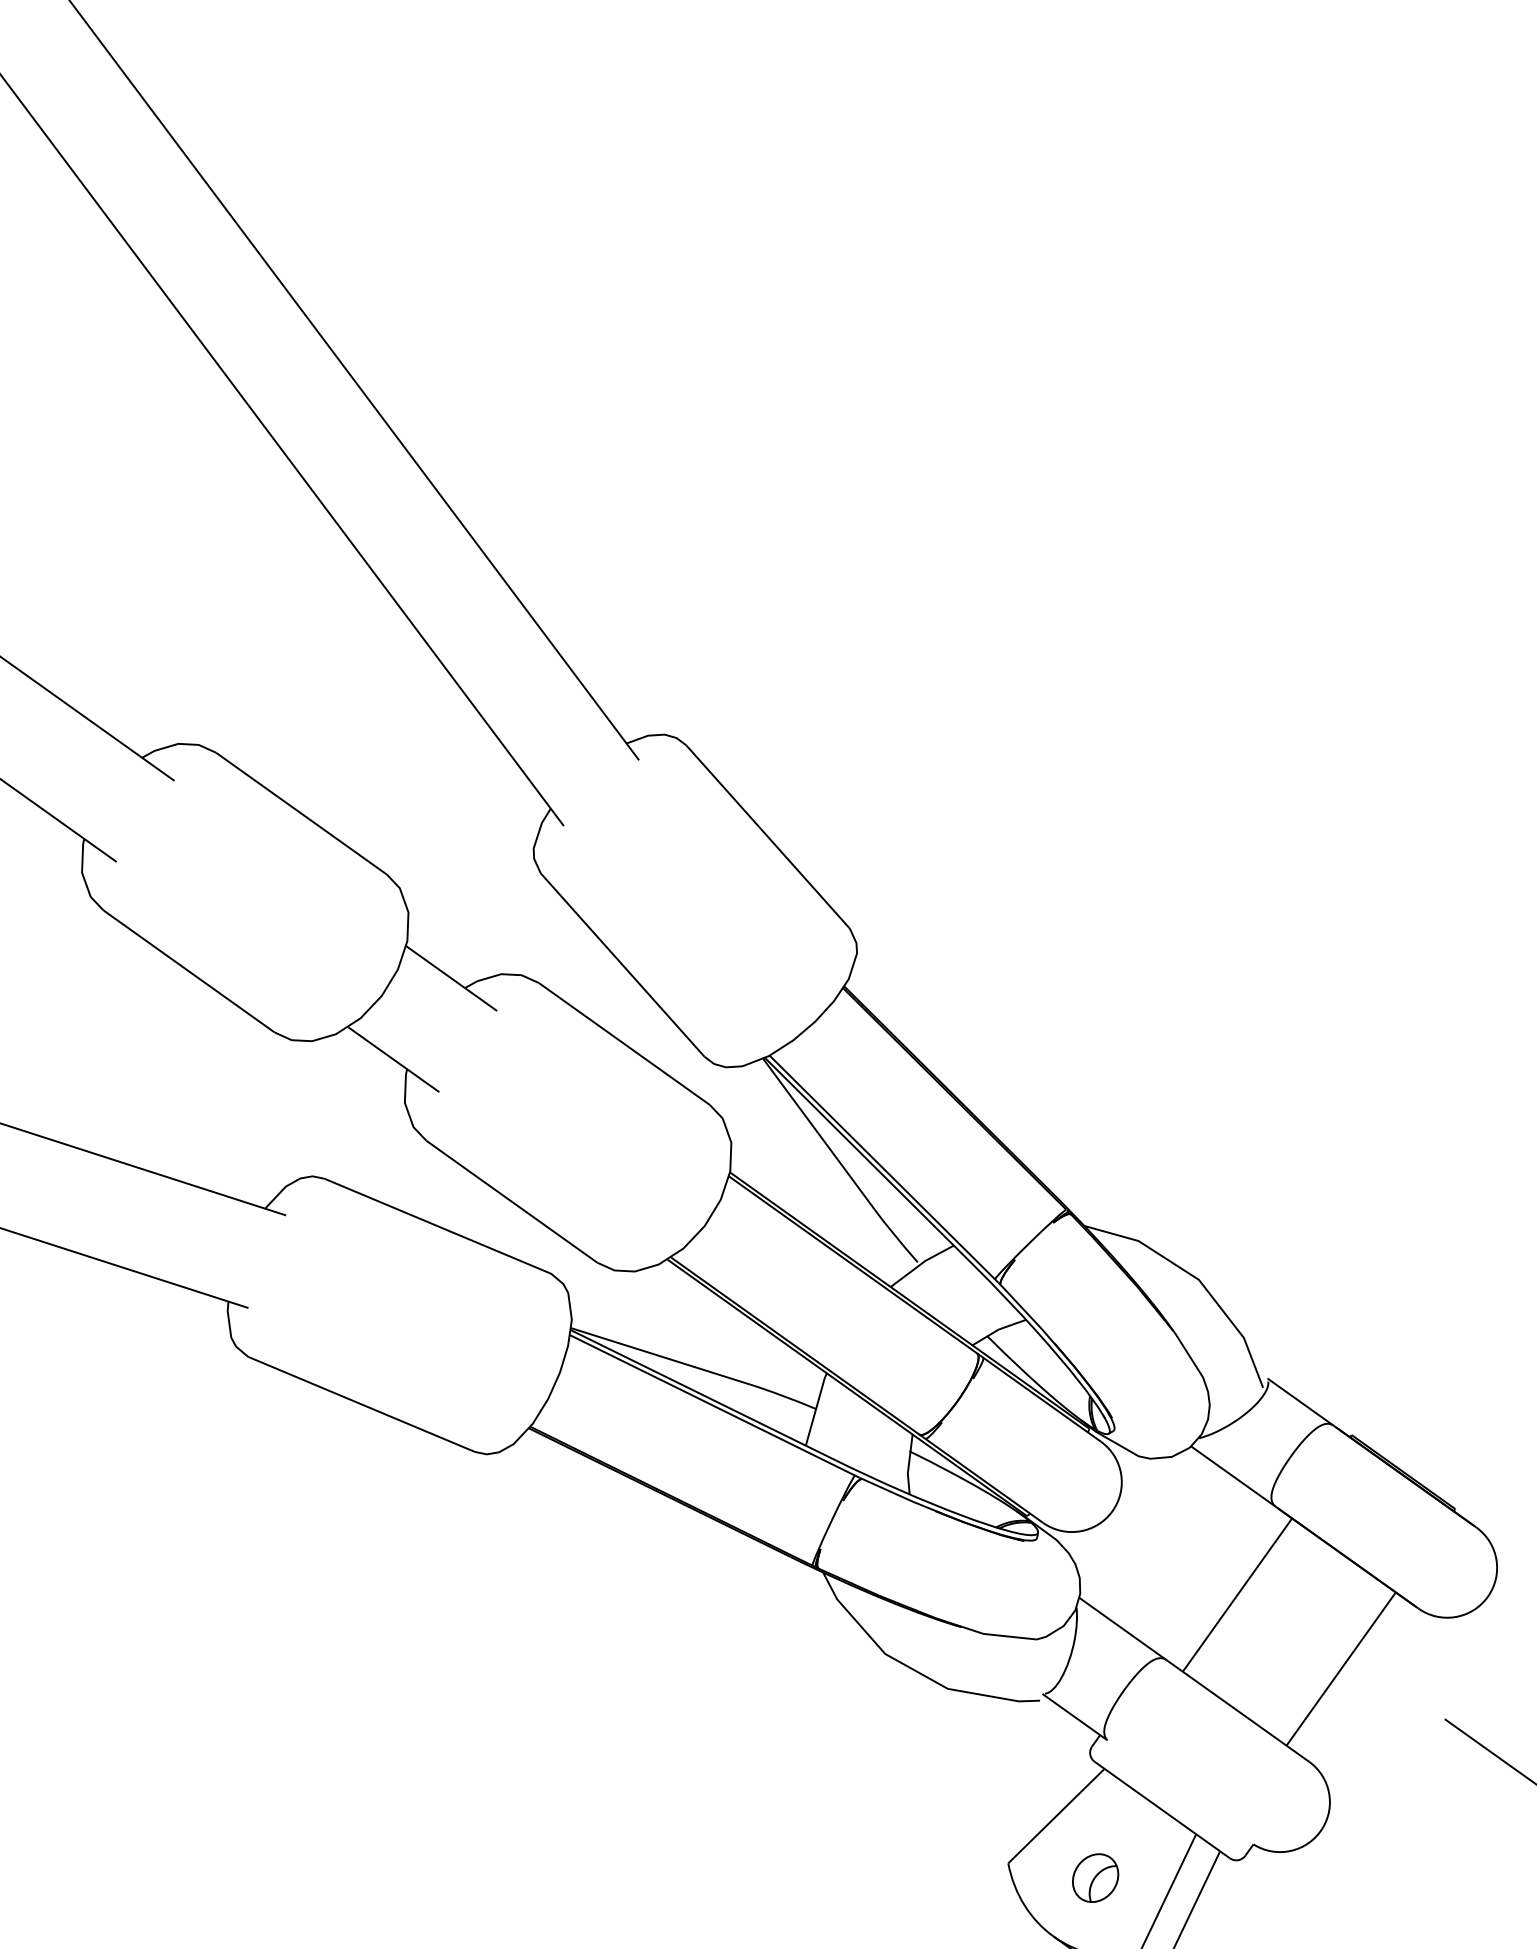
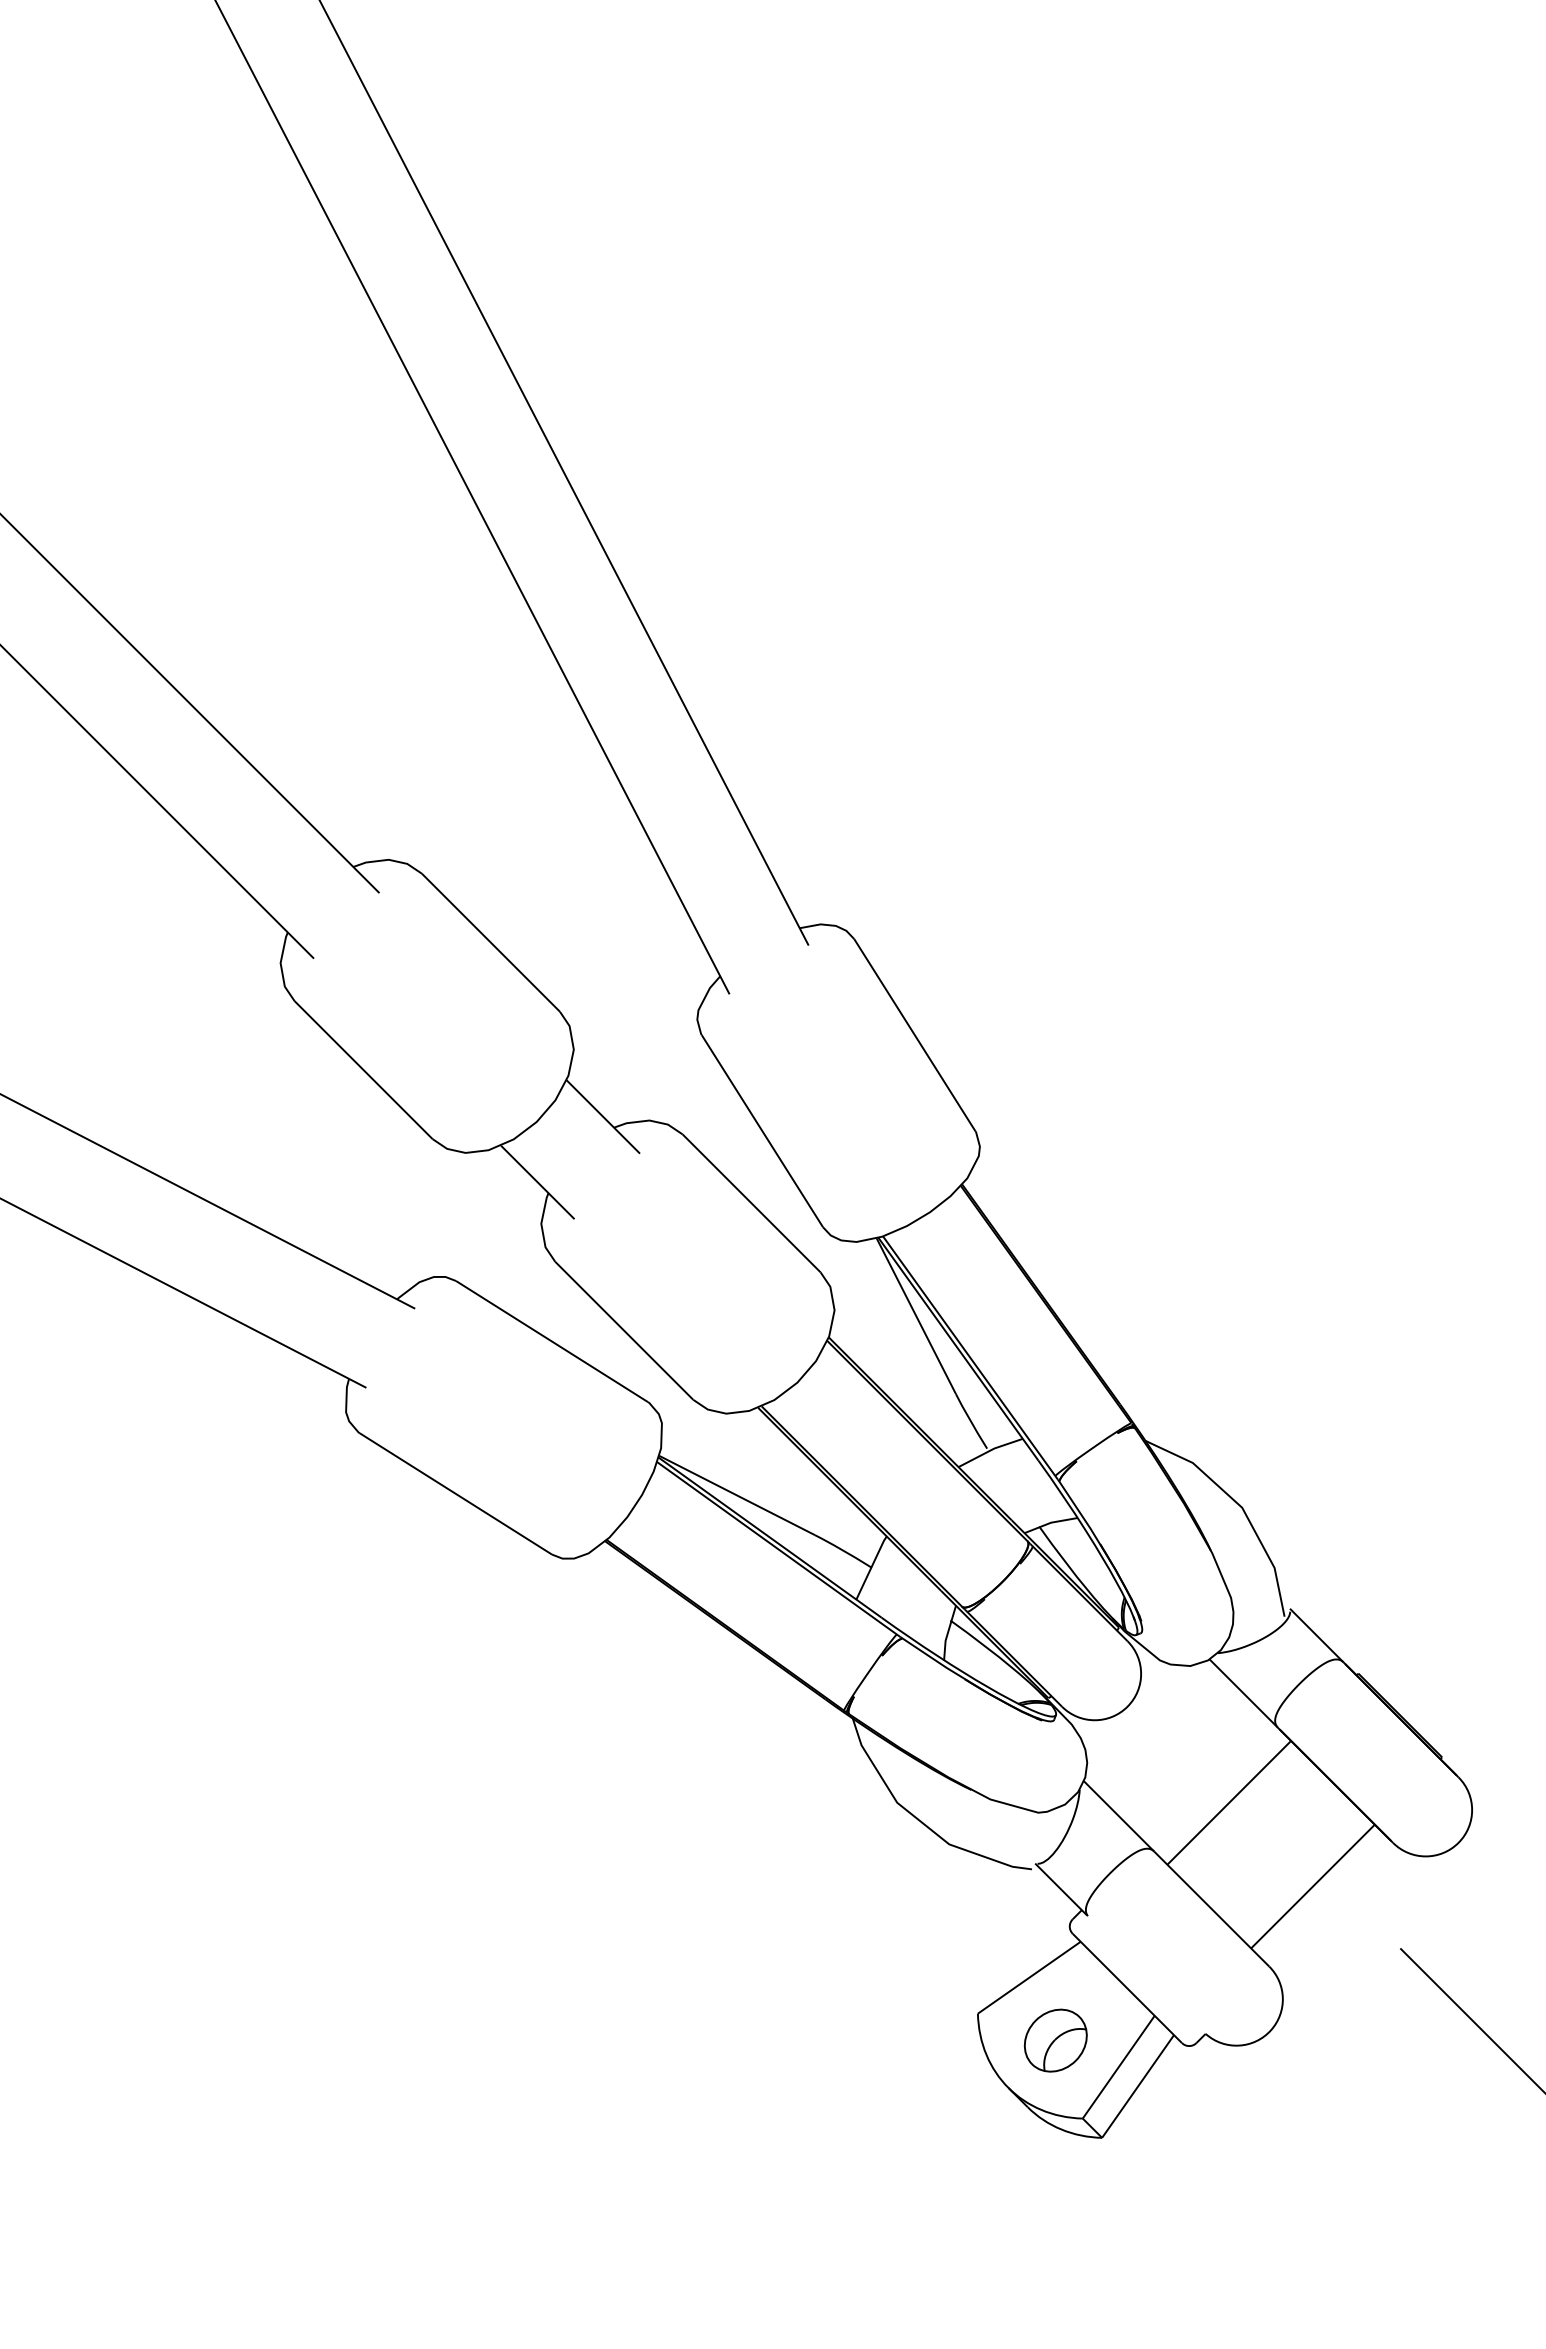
part: (1095, 1878) -> (1055, 2040), size x1.43

